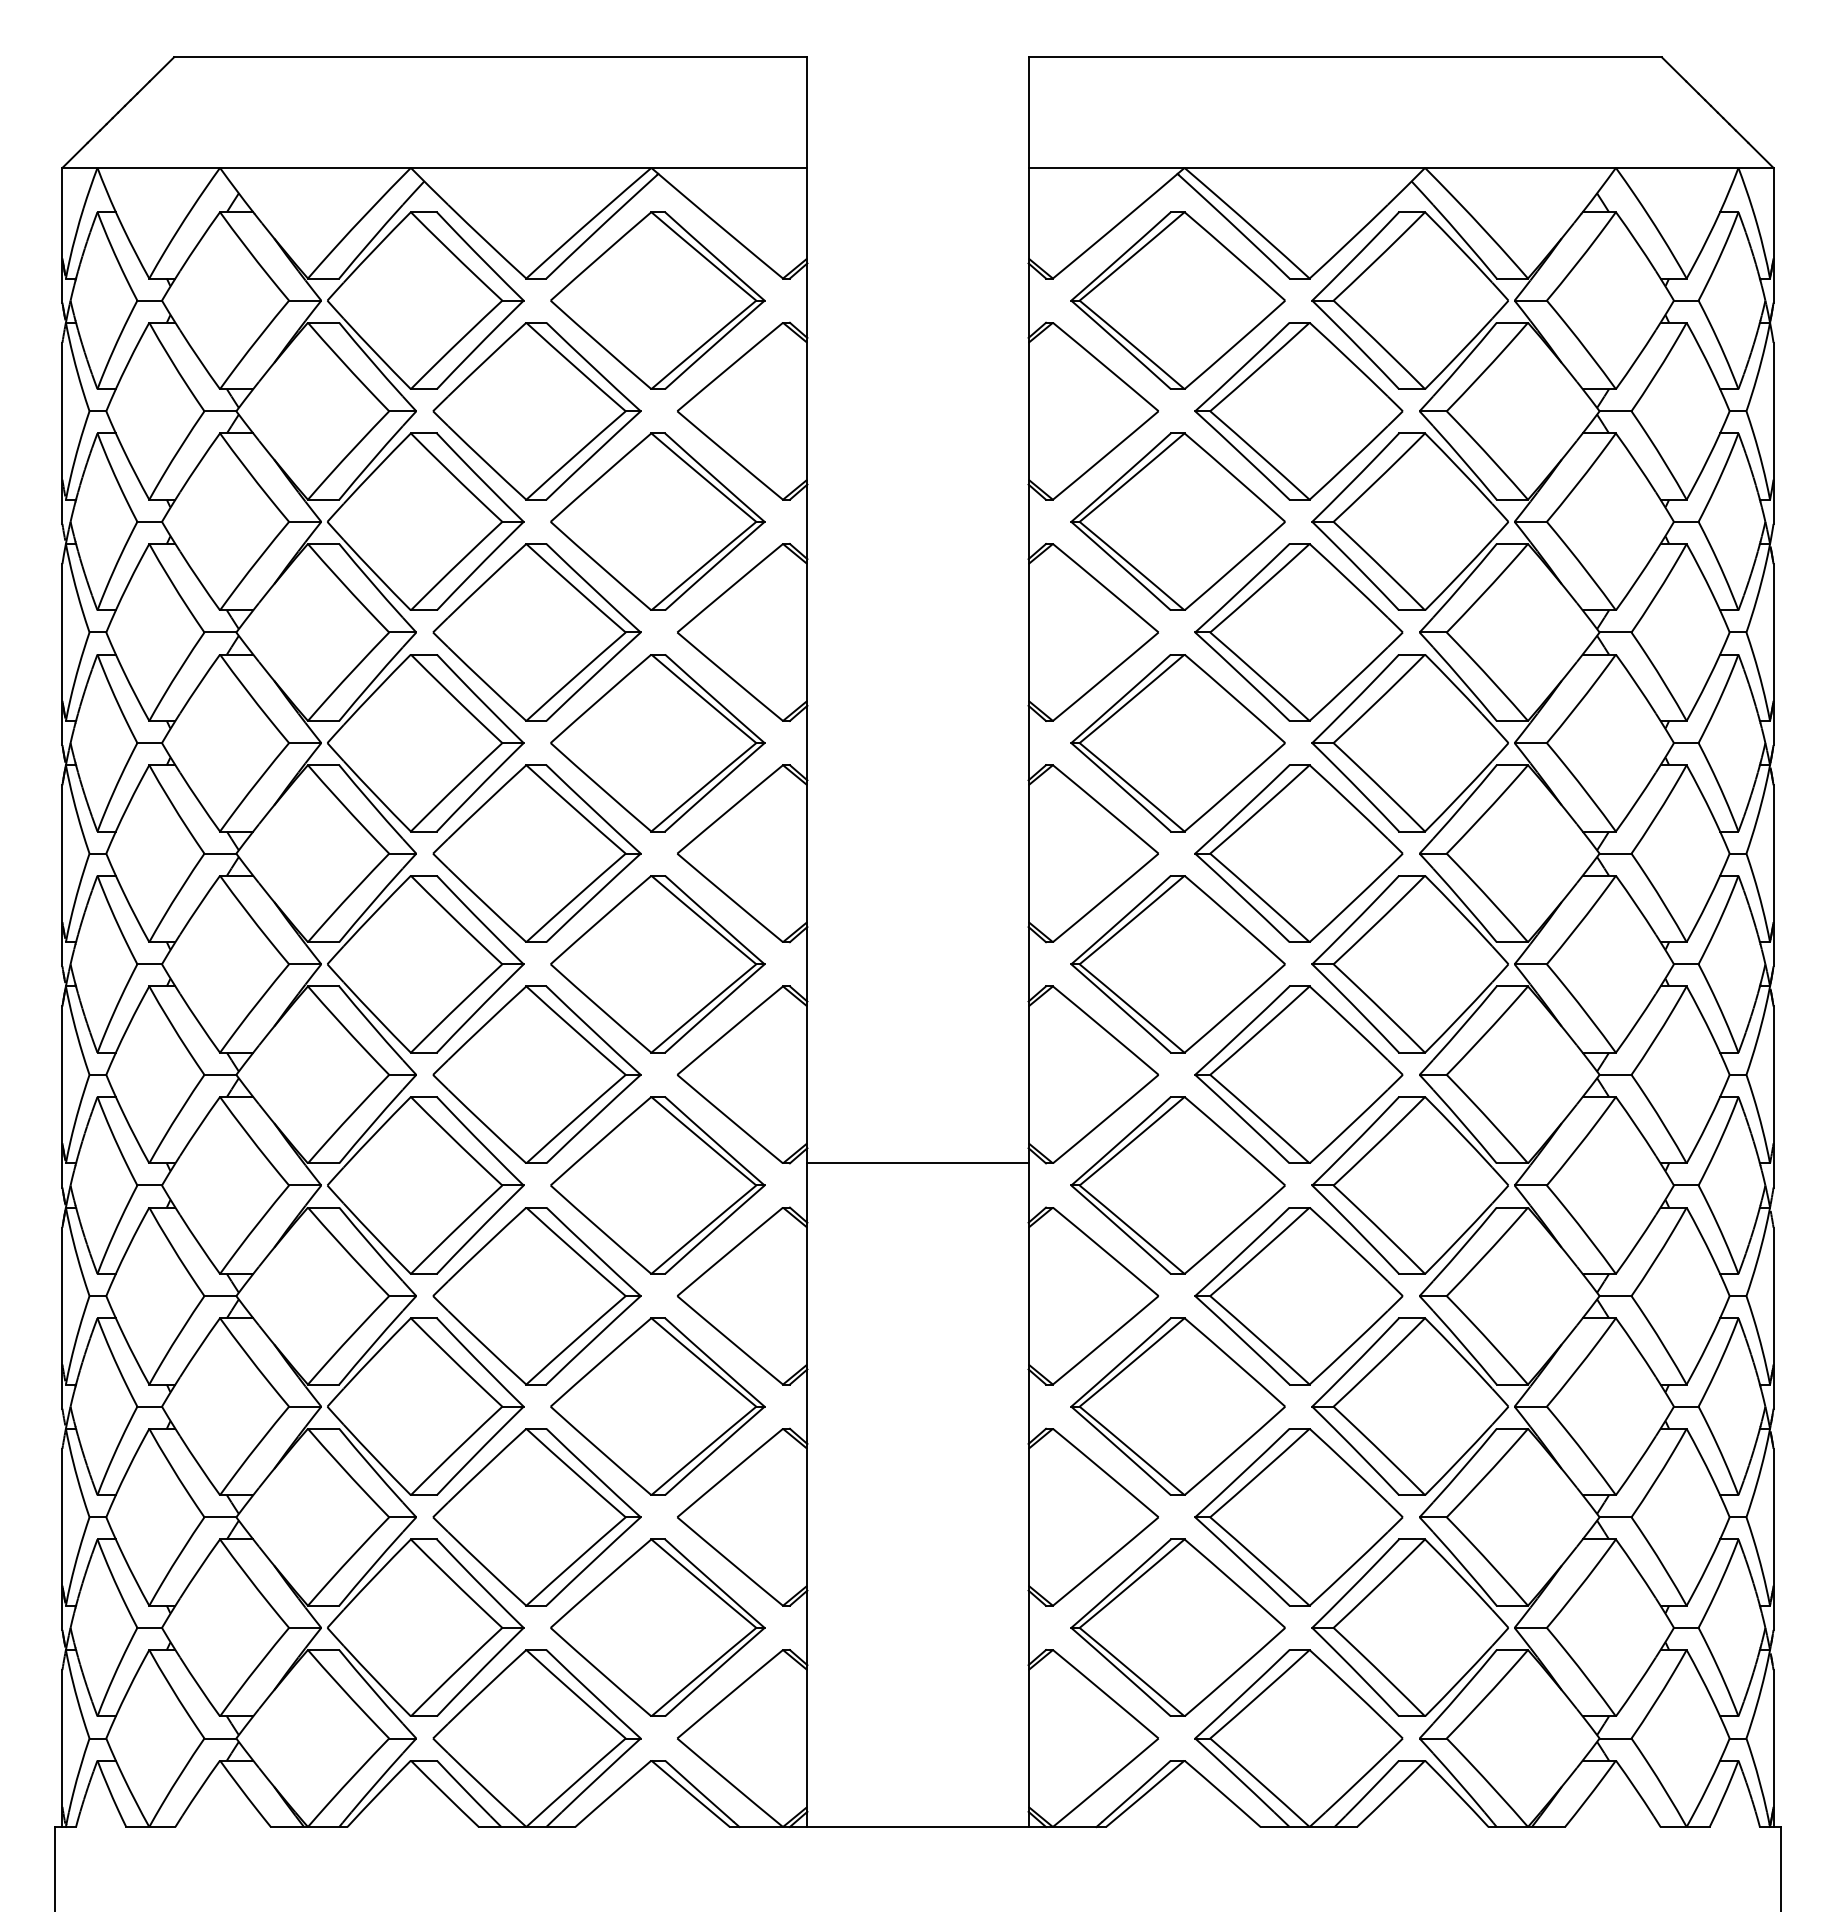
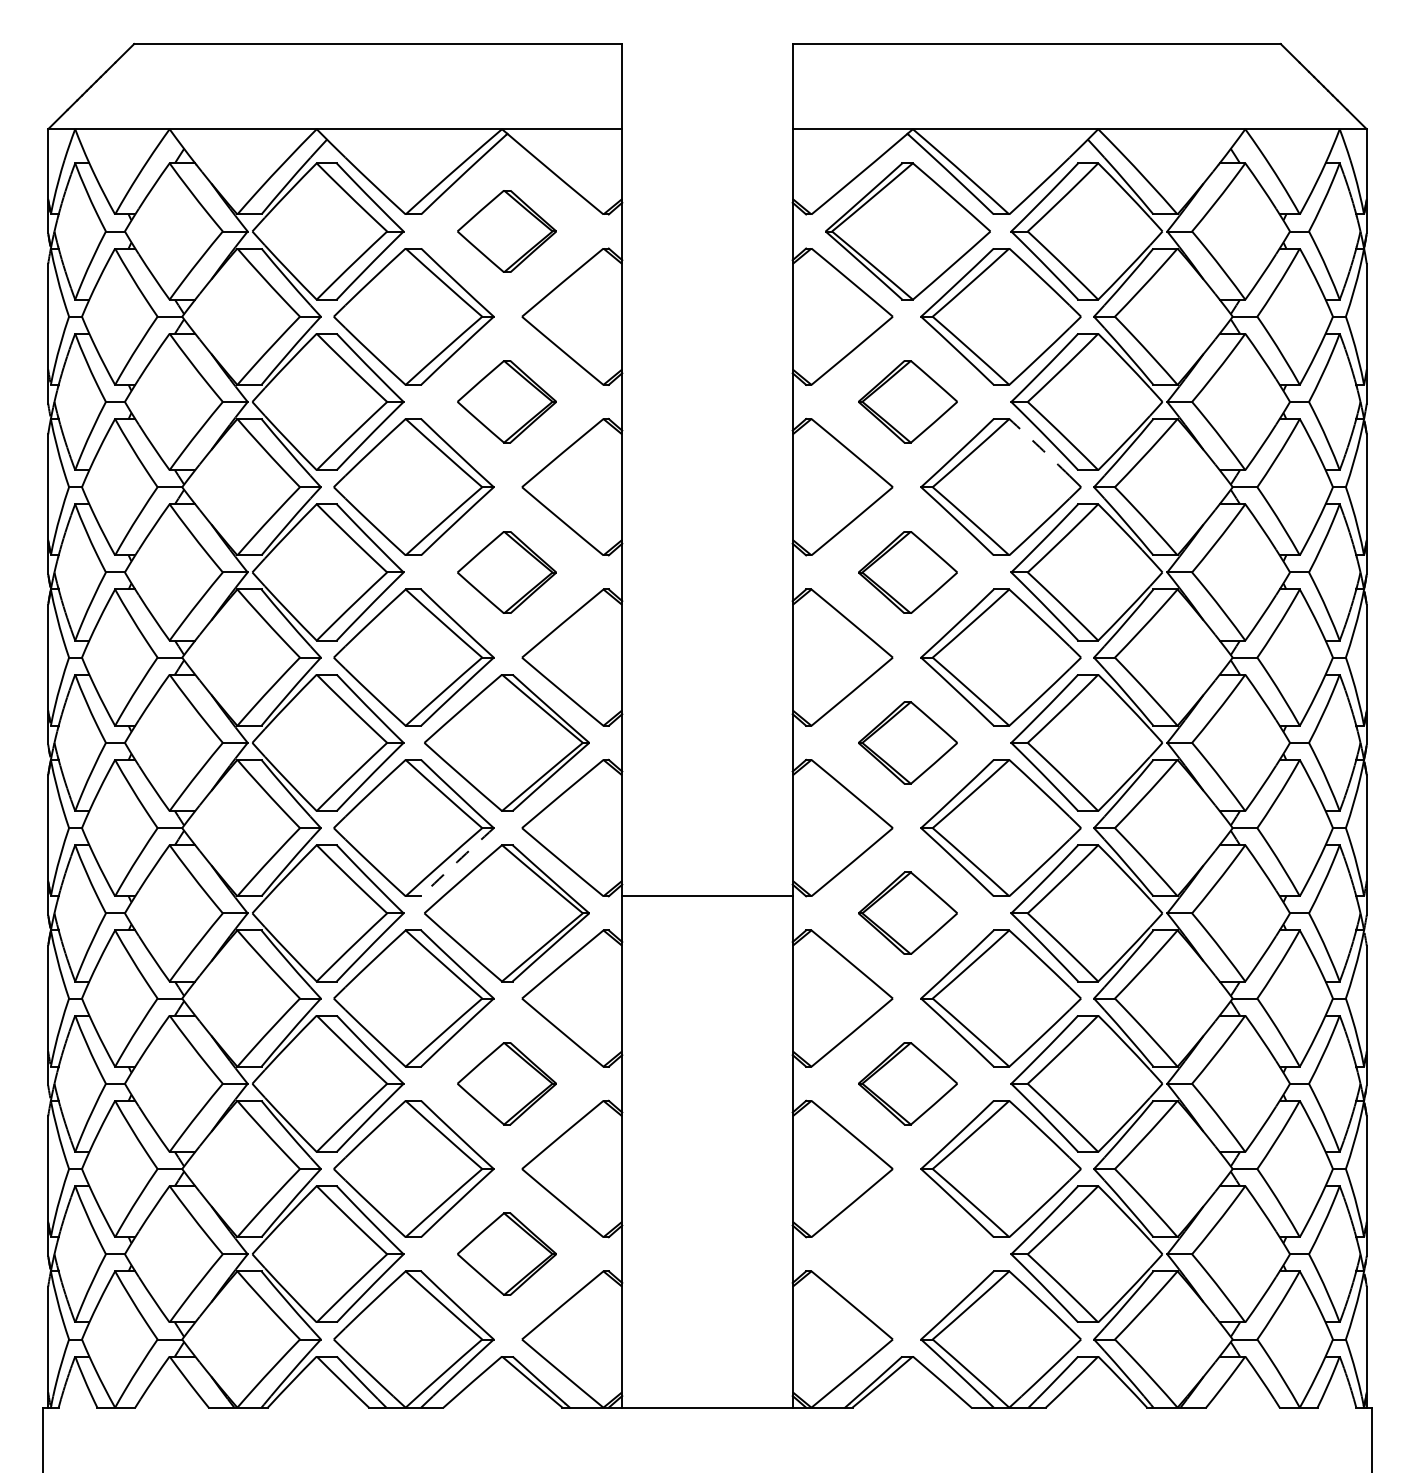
part: (657, 300) -> (506, 231), size x0.6
part: (657, 521) -> (506, 401), size x0.6
part: (1177, 521) -> (907, 401), size x0.6
arc: (1349, 580) -> (1040, 447), solid -> dashed
part: (657, 743) -> (506, 572), size x0.6
part: (1177, 743) -> (907, 572), size x0.6
part: (1177, 964) -> (907, 743), size x0.6
arc: (593, 1118) -> (457, 861), solid -> dashed
part: (1177, 1185) -> (907, 913), size x0.6
part: (657, 1406) -> (506, 1083), size x0.6
part: (1177, 1406) -> (907, 1083), size x0.6
part: (657, 1627) -> (506, 1253), size x0.6
part: (1177, 1627) -> (907, 1253), removed

